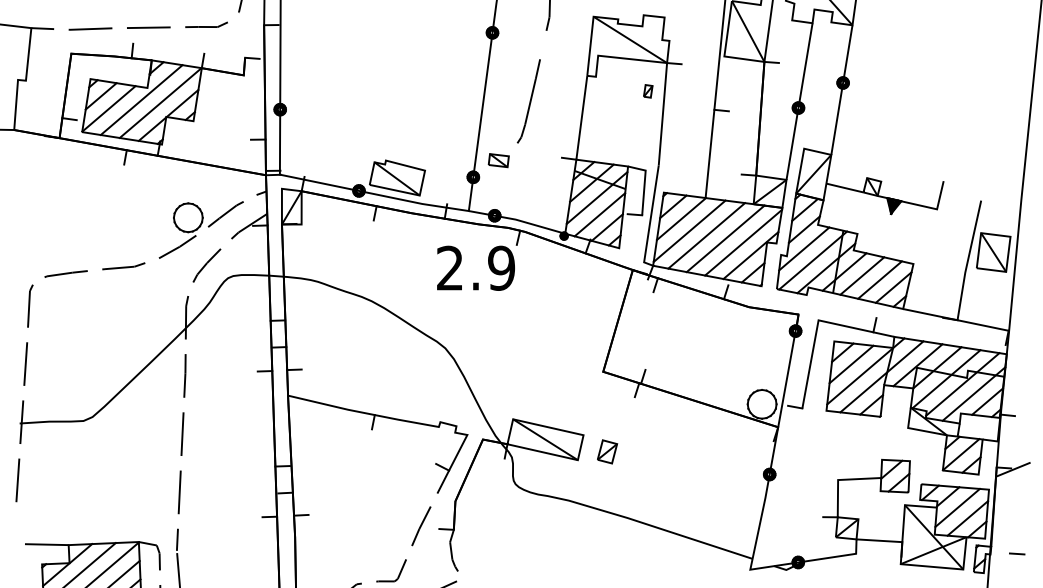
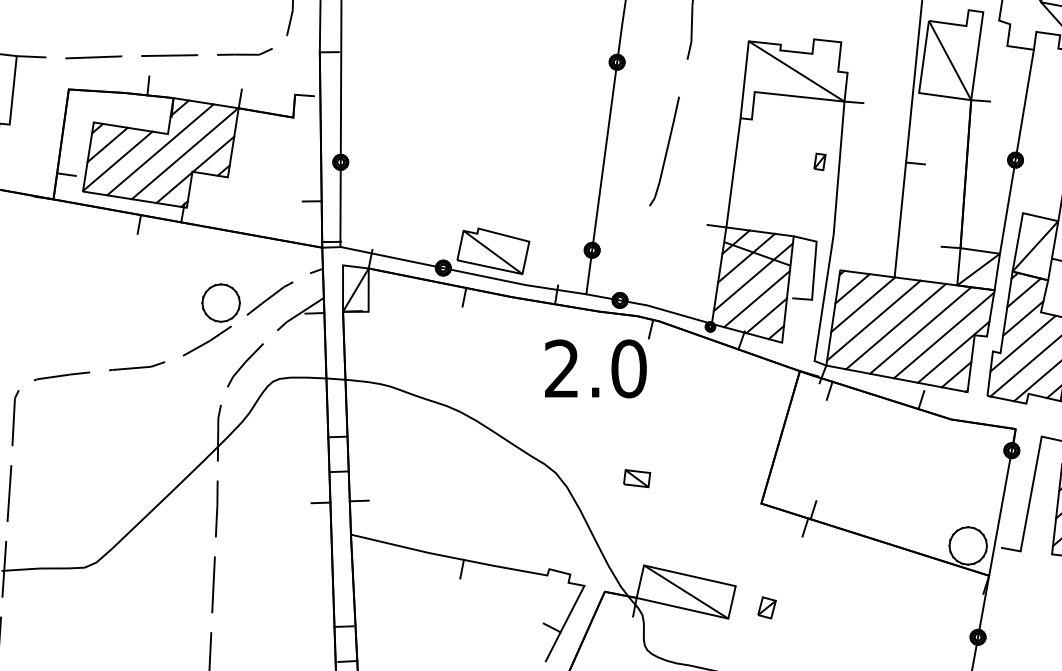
part: (648, 91) -> (820, 162), moved
part: (498, 160) -> (636, 478), moved
text: (501, 267) -> (628, 367), 2.9 -> 2.0
part: (607, 451) -> (766, 607), size x0.7

